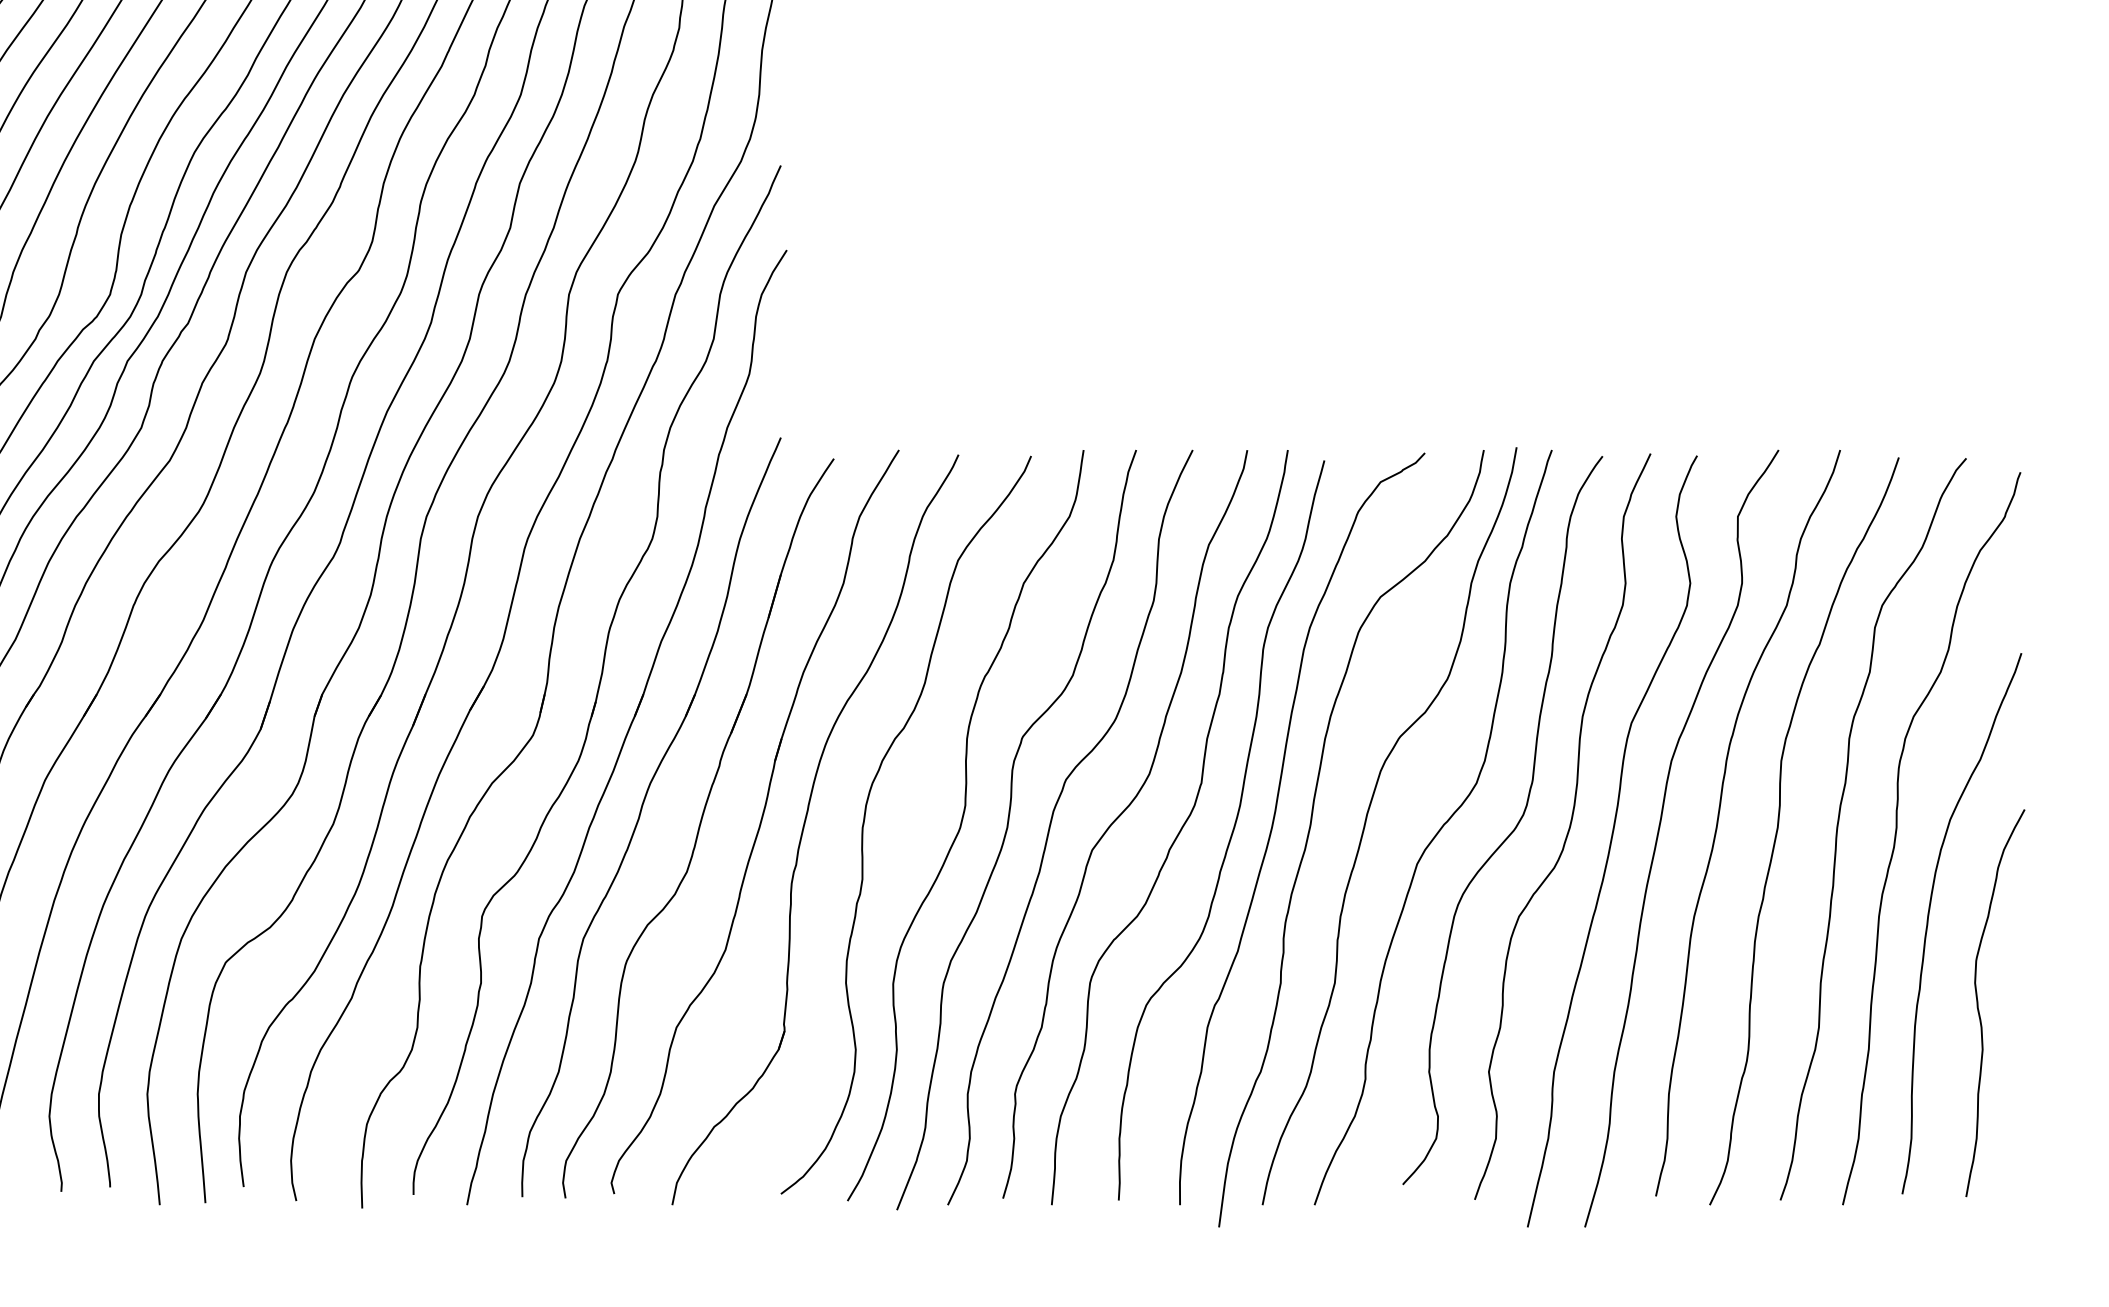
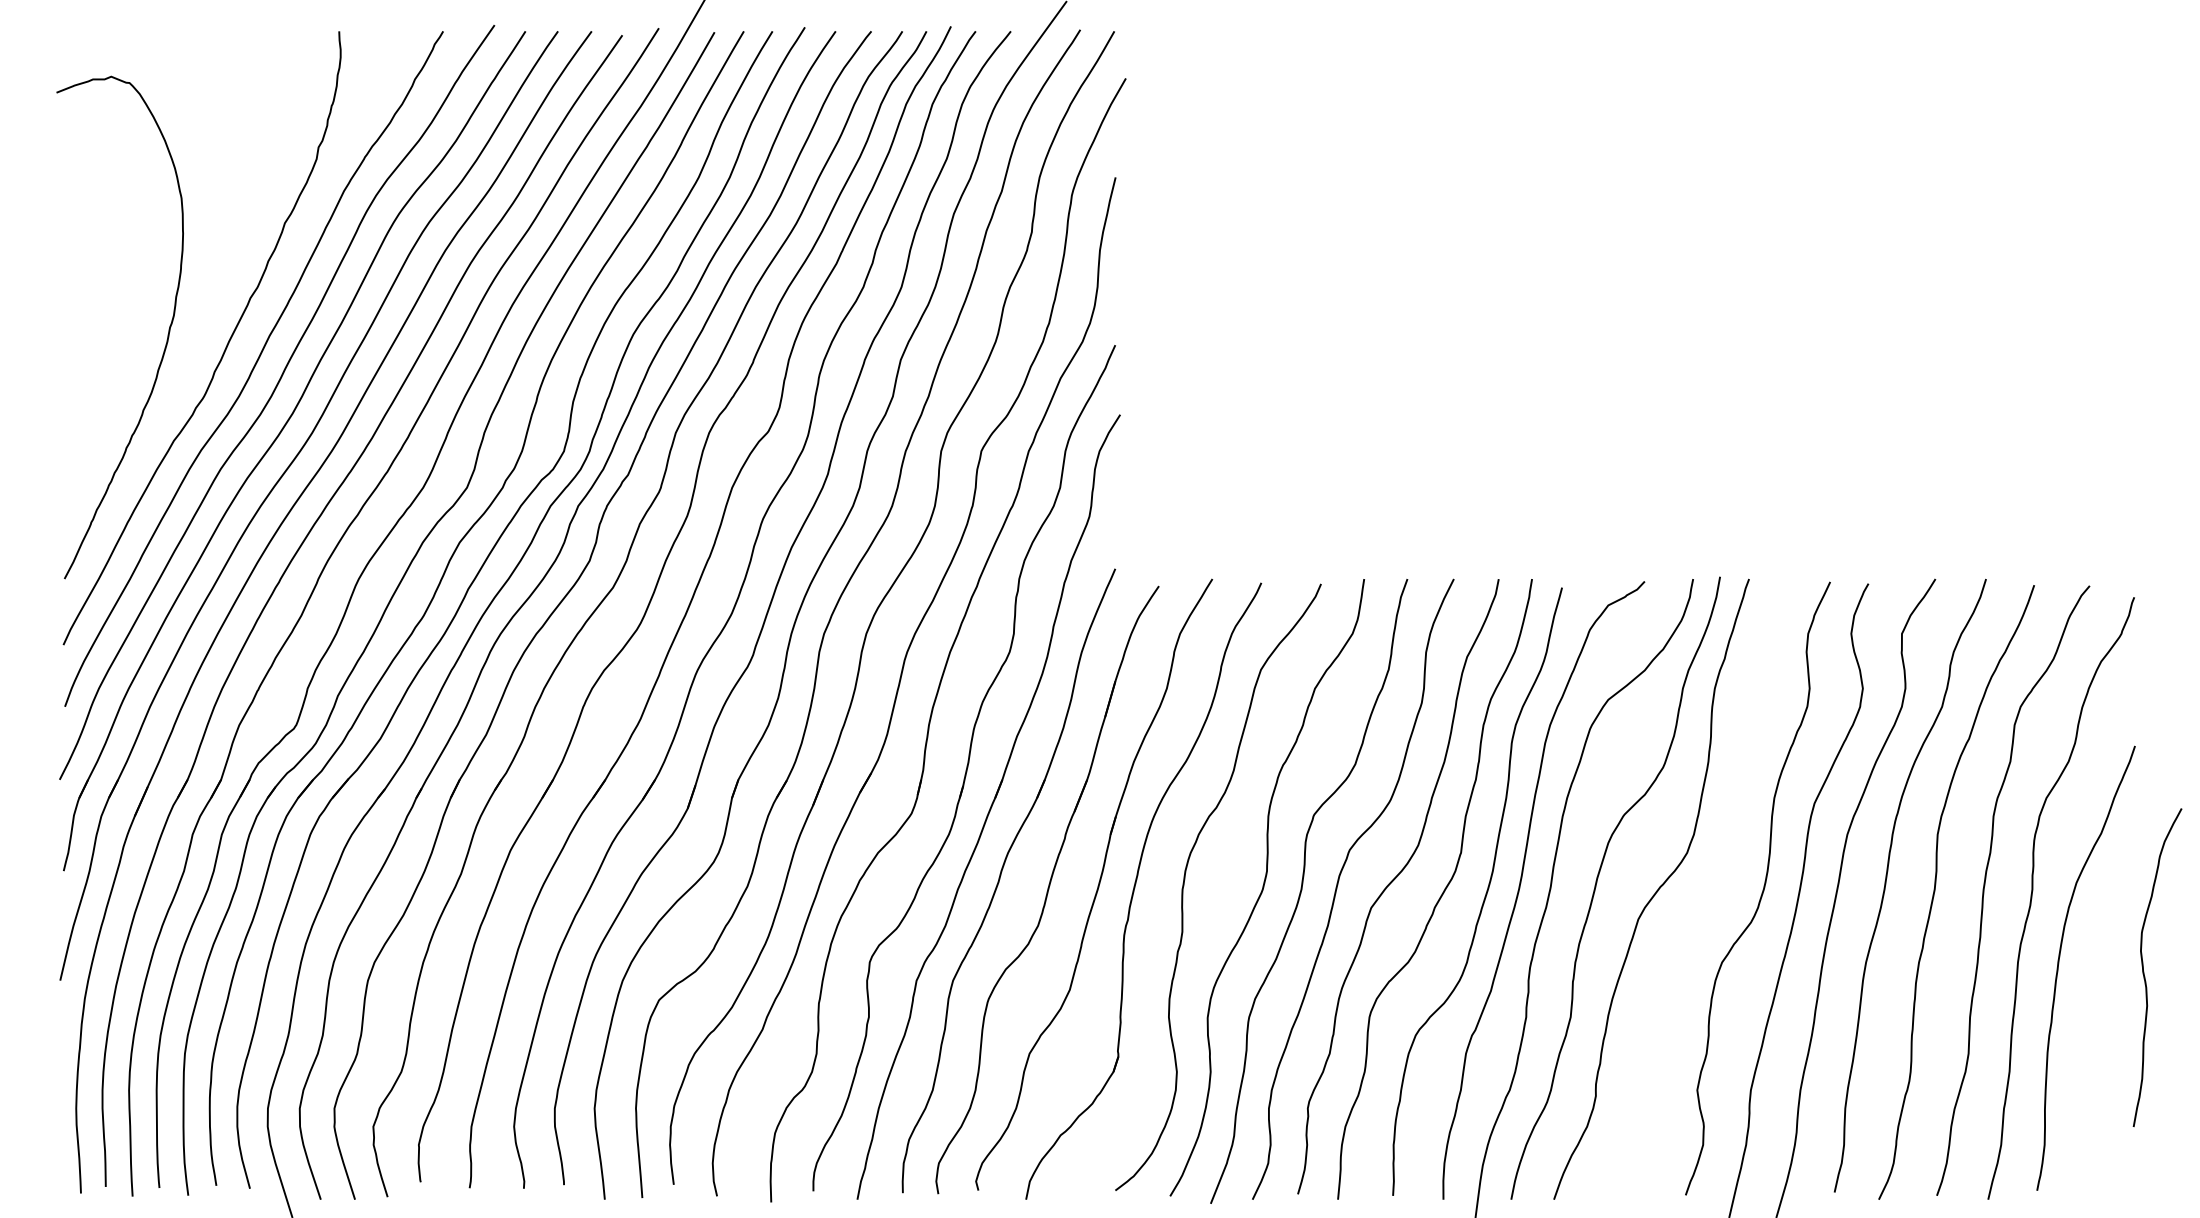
curve: (1512, 830) -> (1716, 891), removed
curve: (1979, 1007) -> (2144, 971), moved

